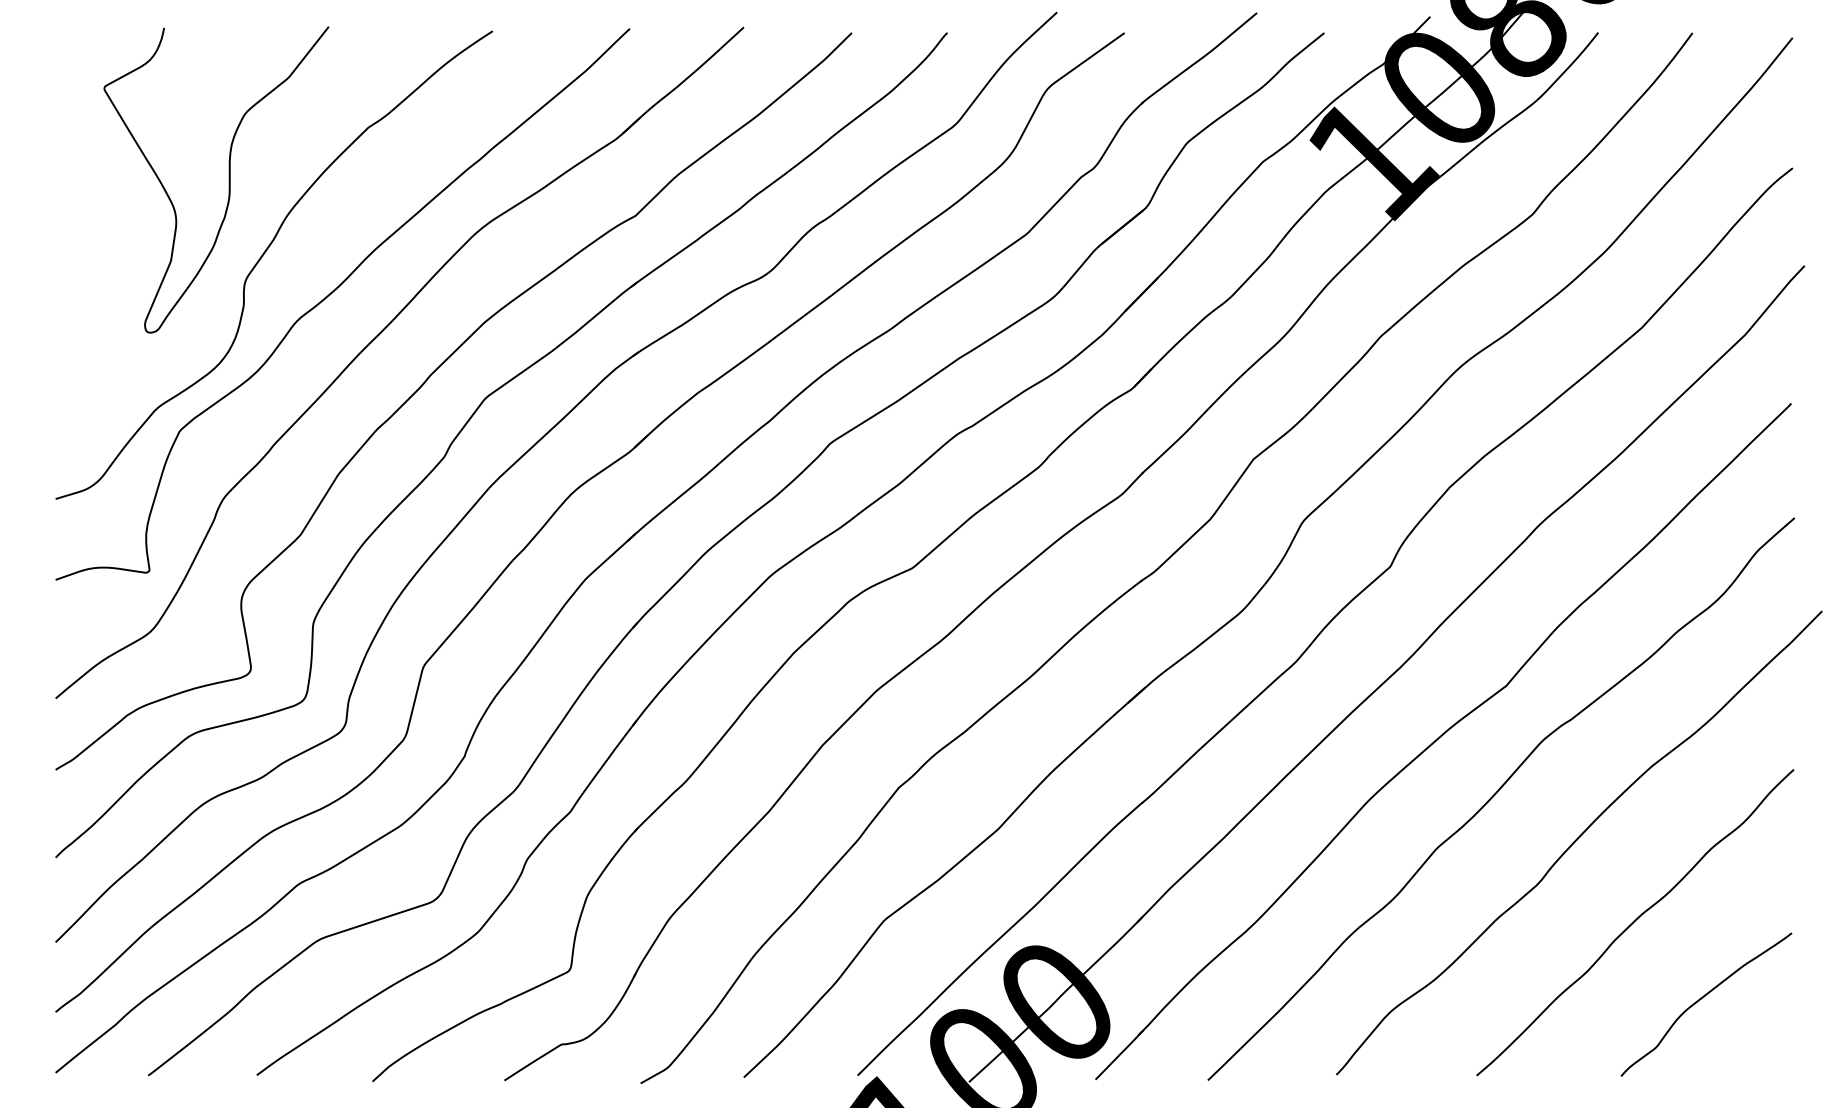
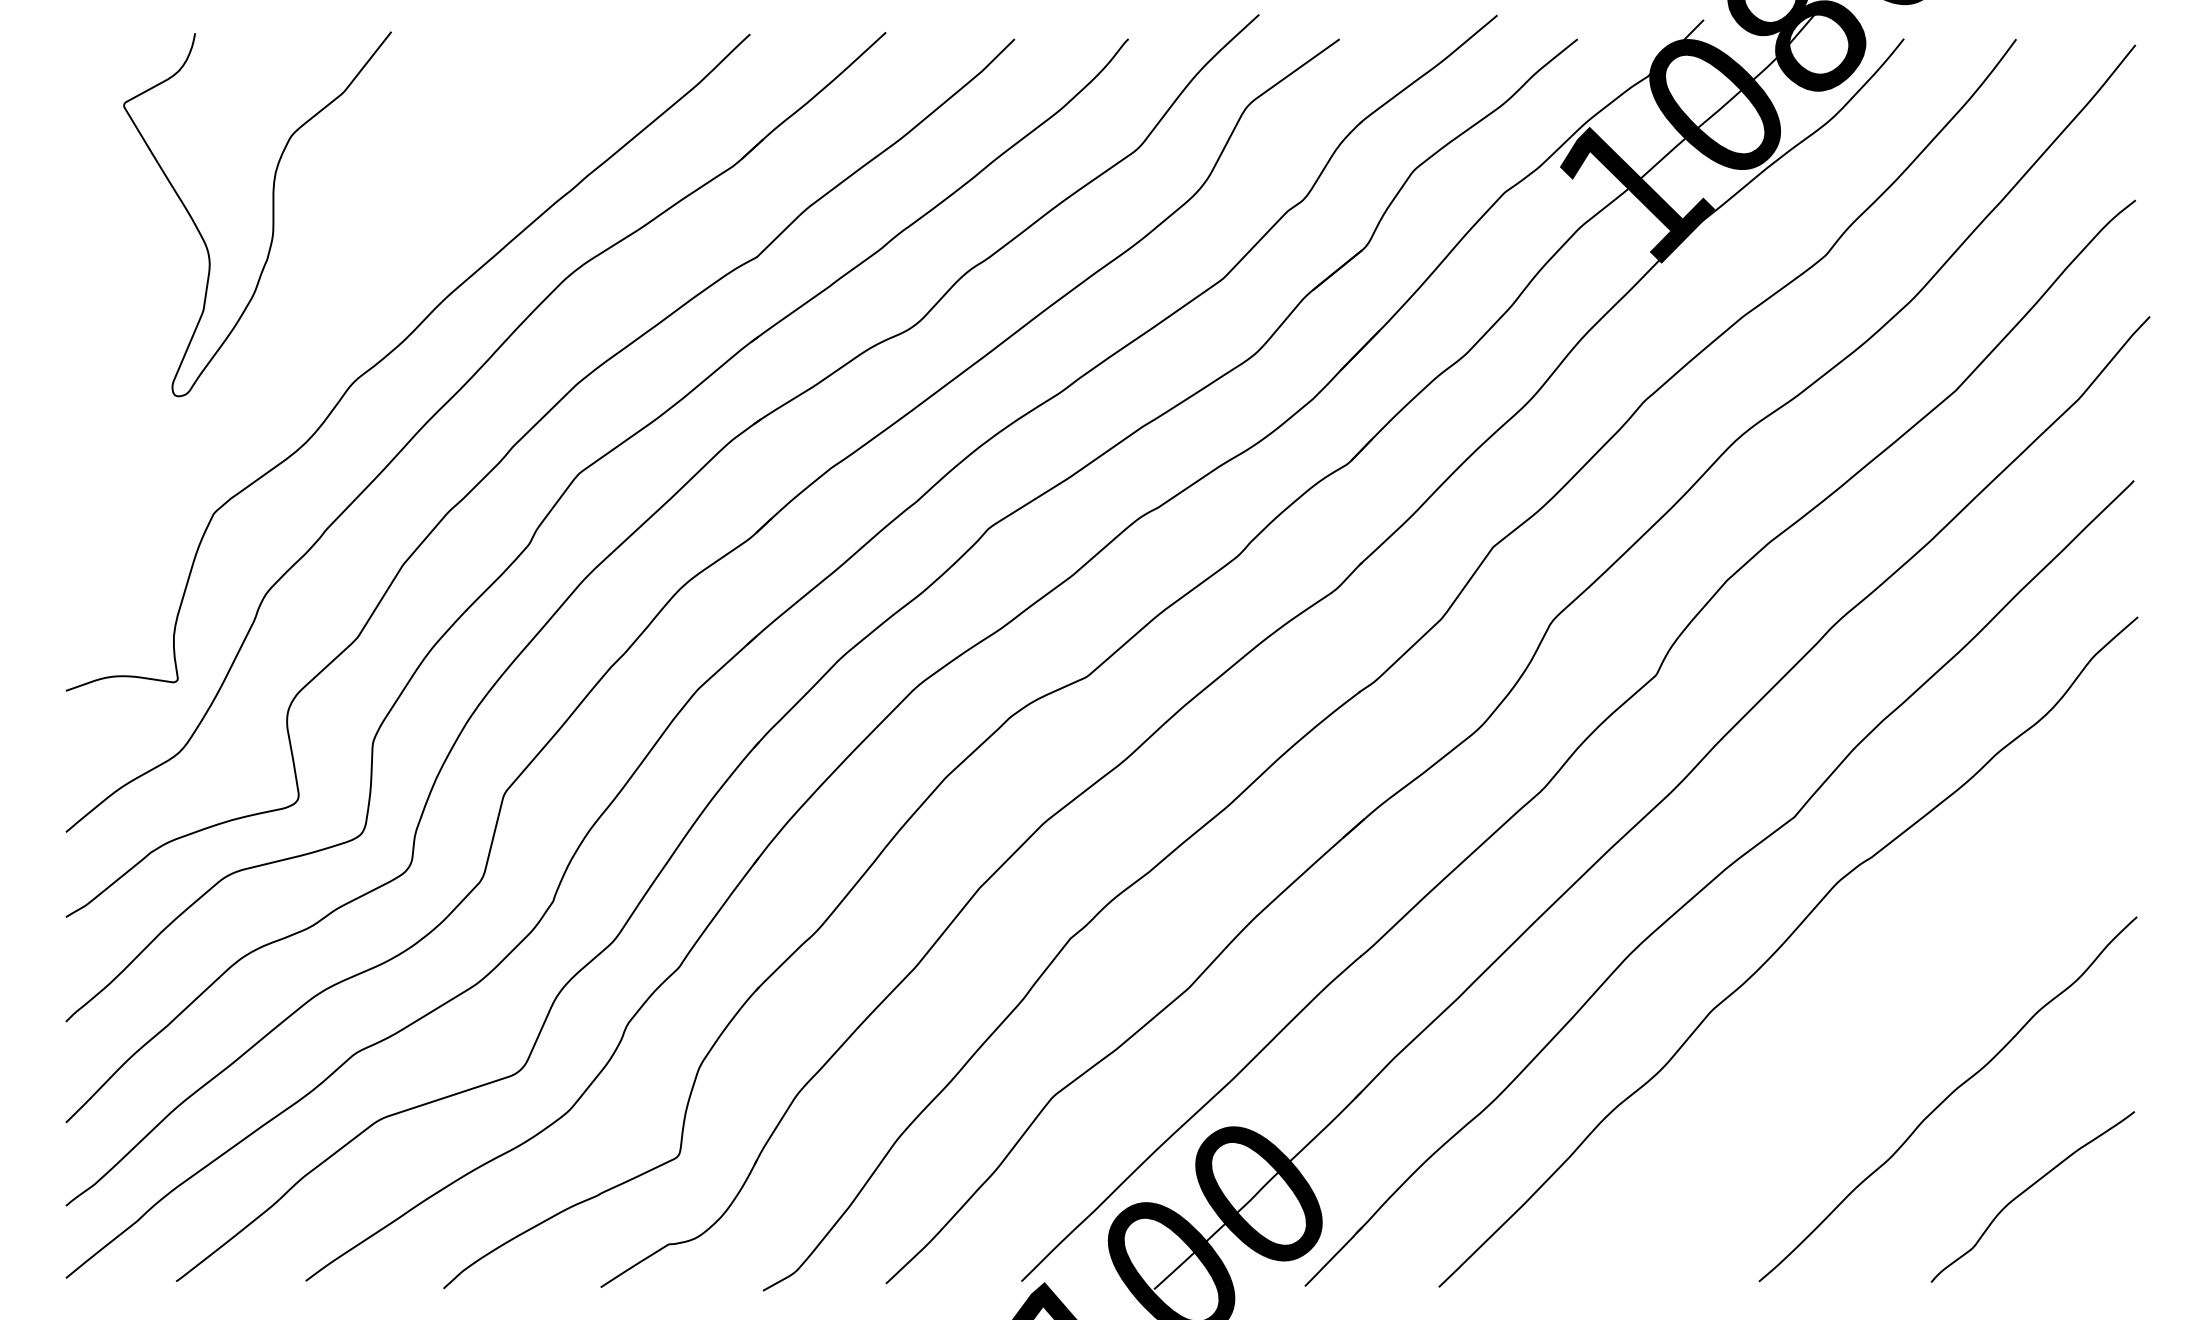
curve: (262, 257) -> (312, 306), removed
curve: (1576, 840) -> (1878, 1001), removed

